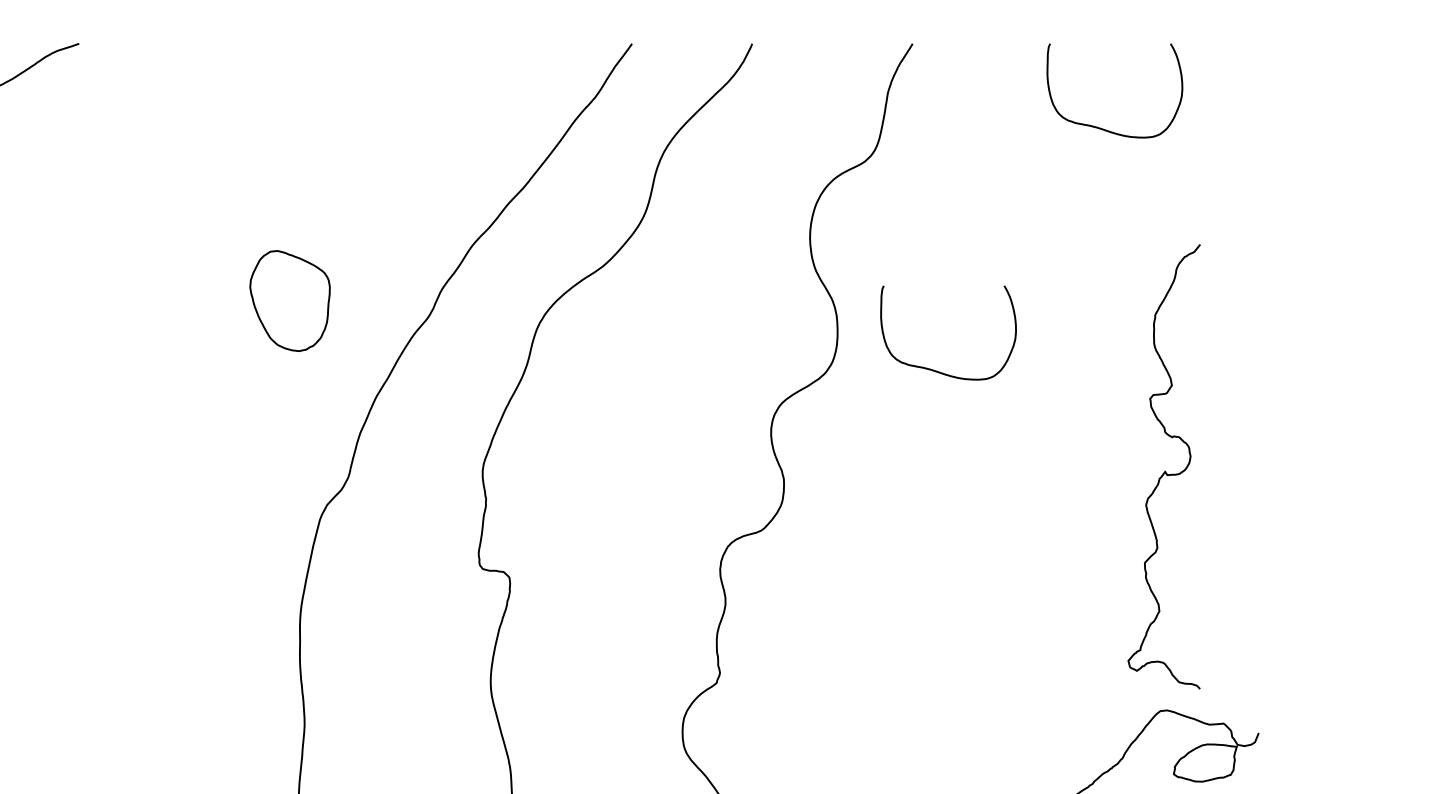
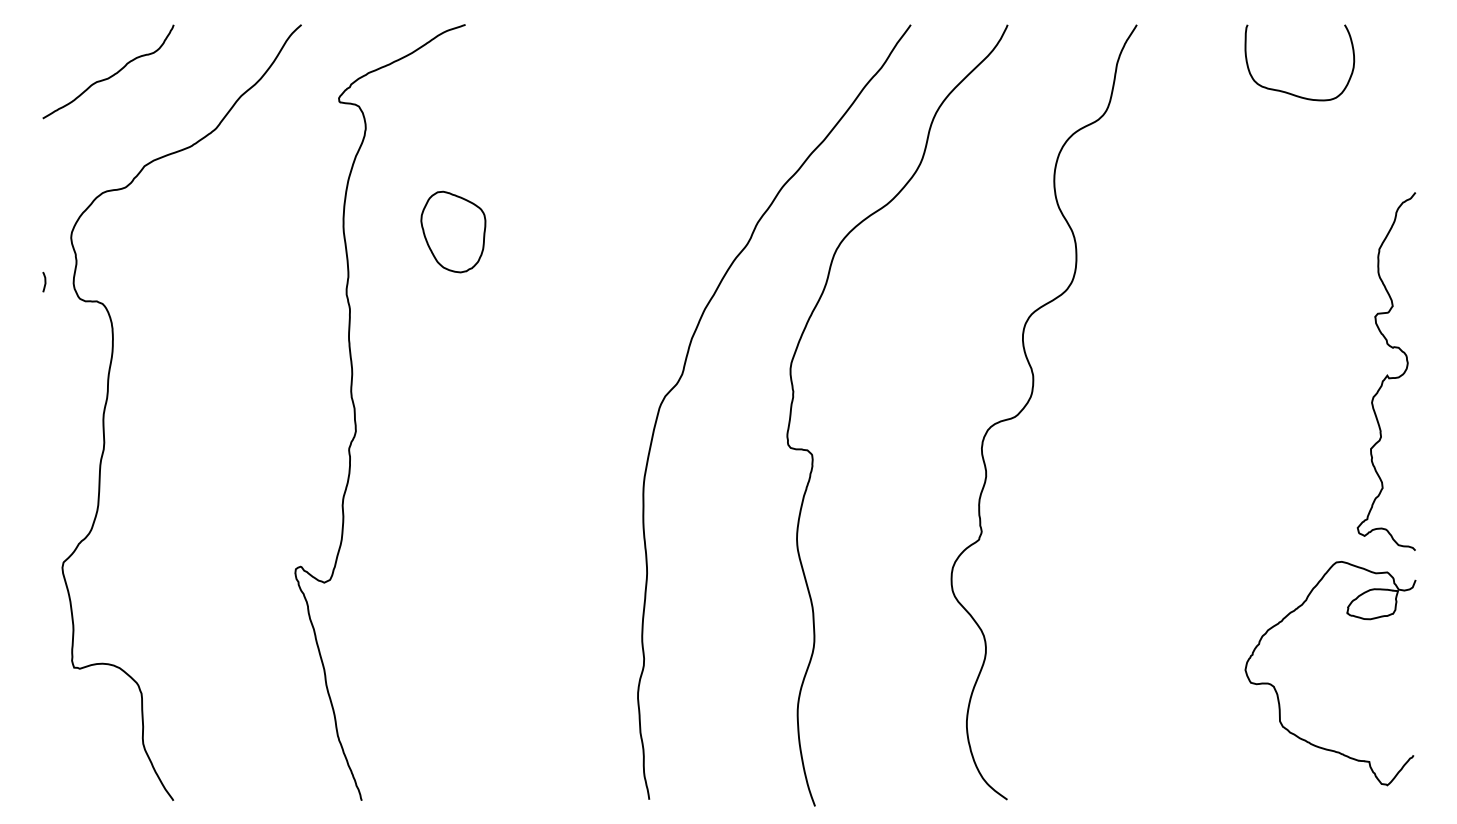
part: (290, 300) -> (453, 231), moved
curve: (935, 369) -> (1155, 287), removed
curve: (1165, 470) -> (1387, 374), moved

